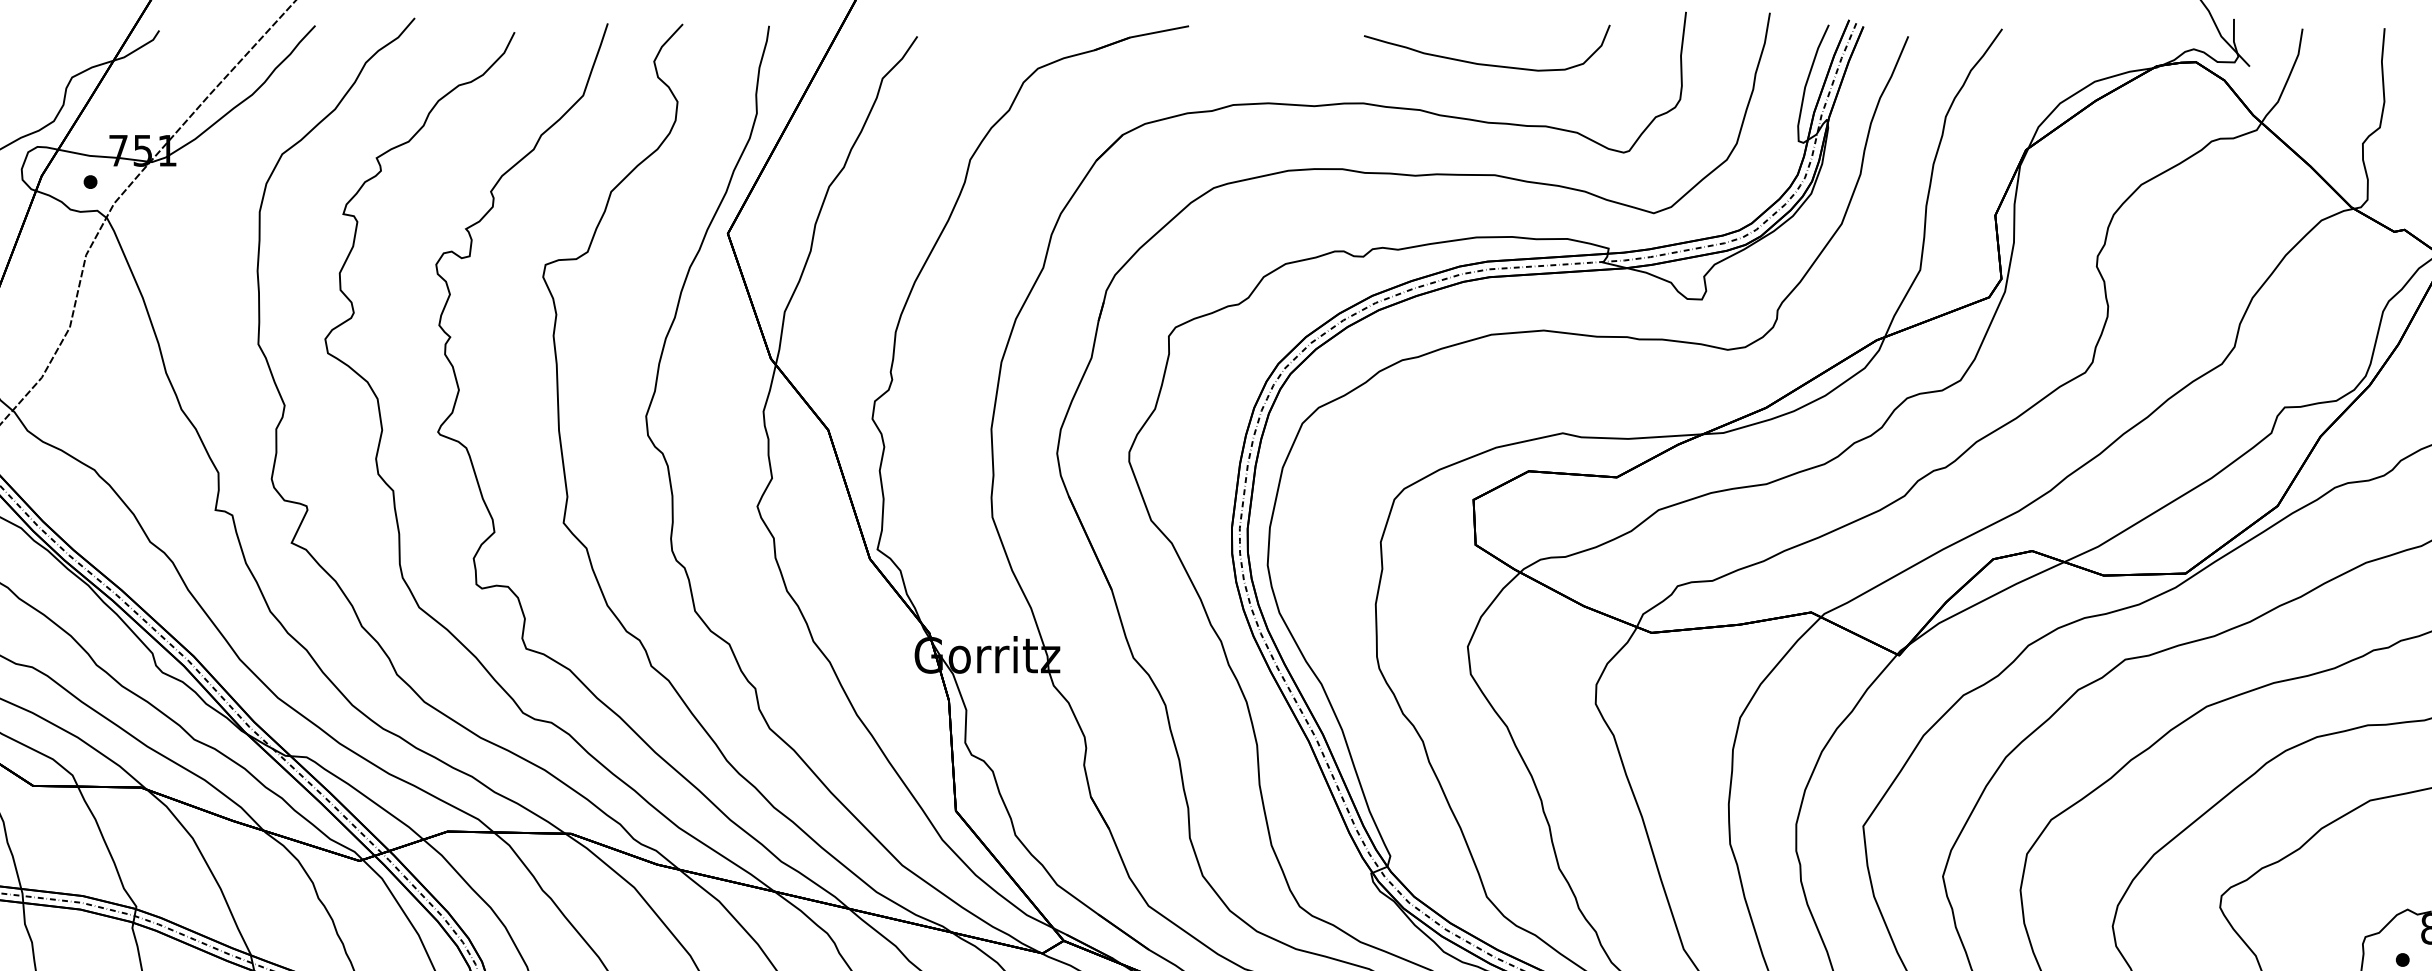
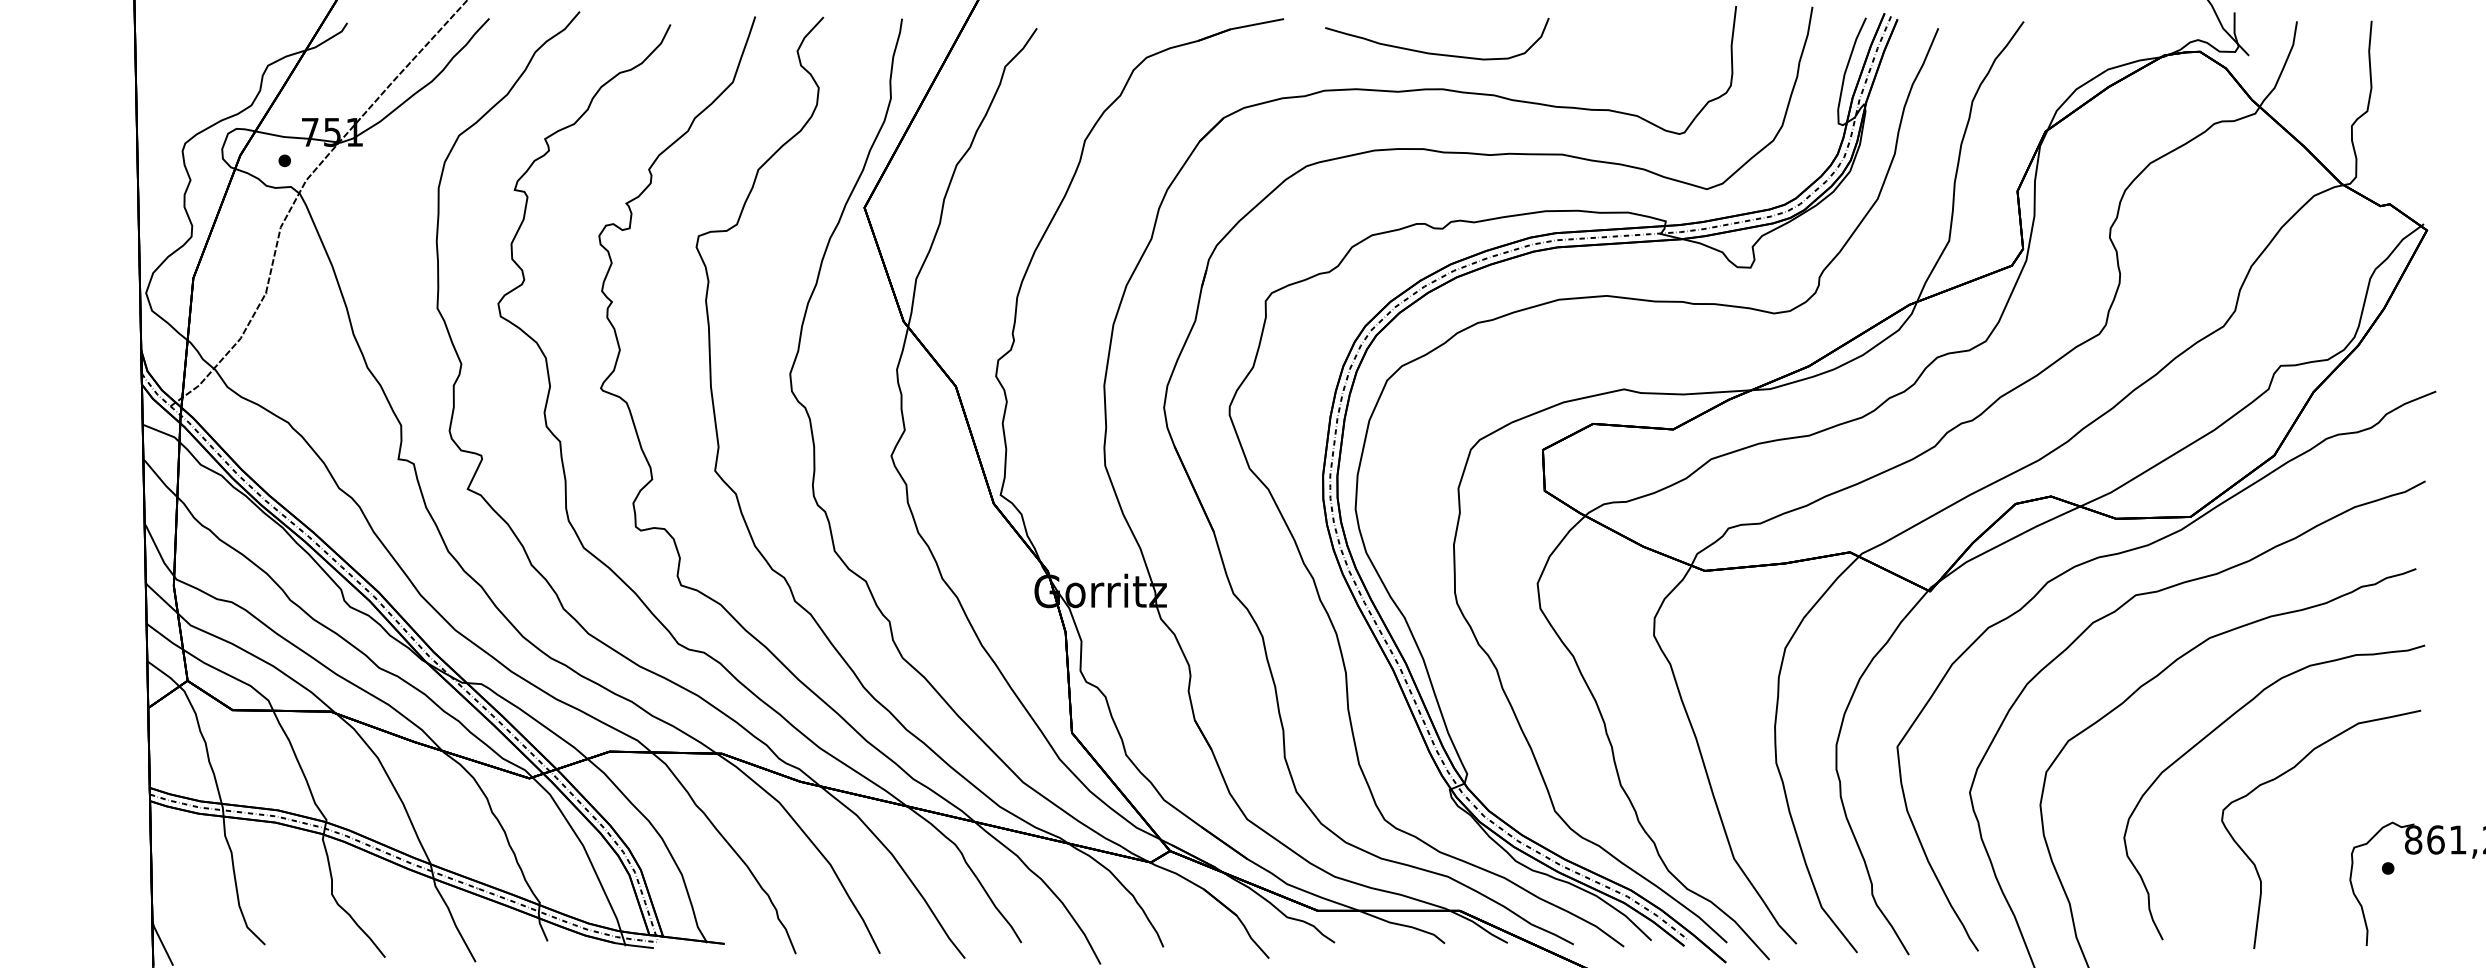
curve: (1487, 64) -> (1437, 53), moved

